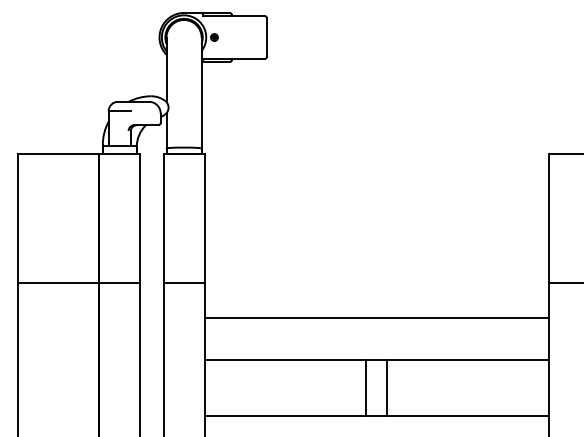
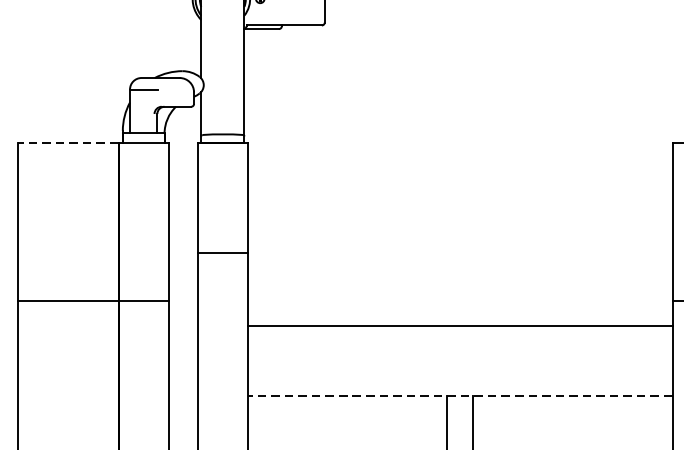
line: (58, 154) -> (68, 142), solid -> dashed
line: (183, 282) -> (222, 252), moved
line: (376, 318) -> (459, 326), moved
line: (376, 360) -> (459, 396), solid -> dashed

